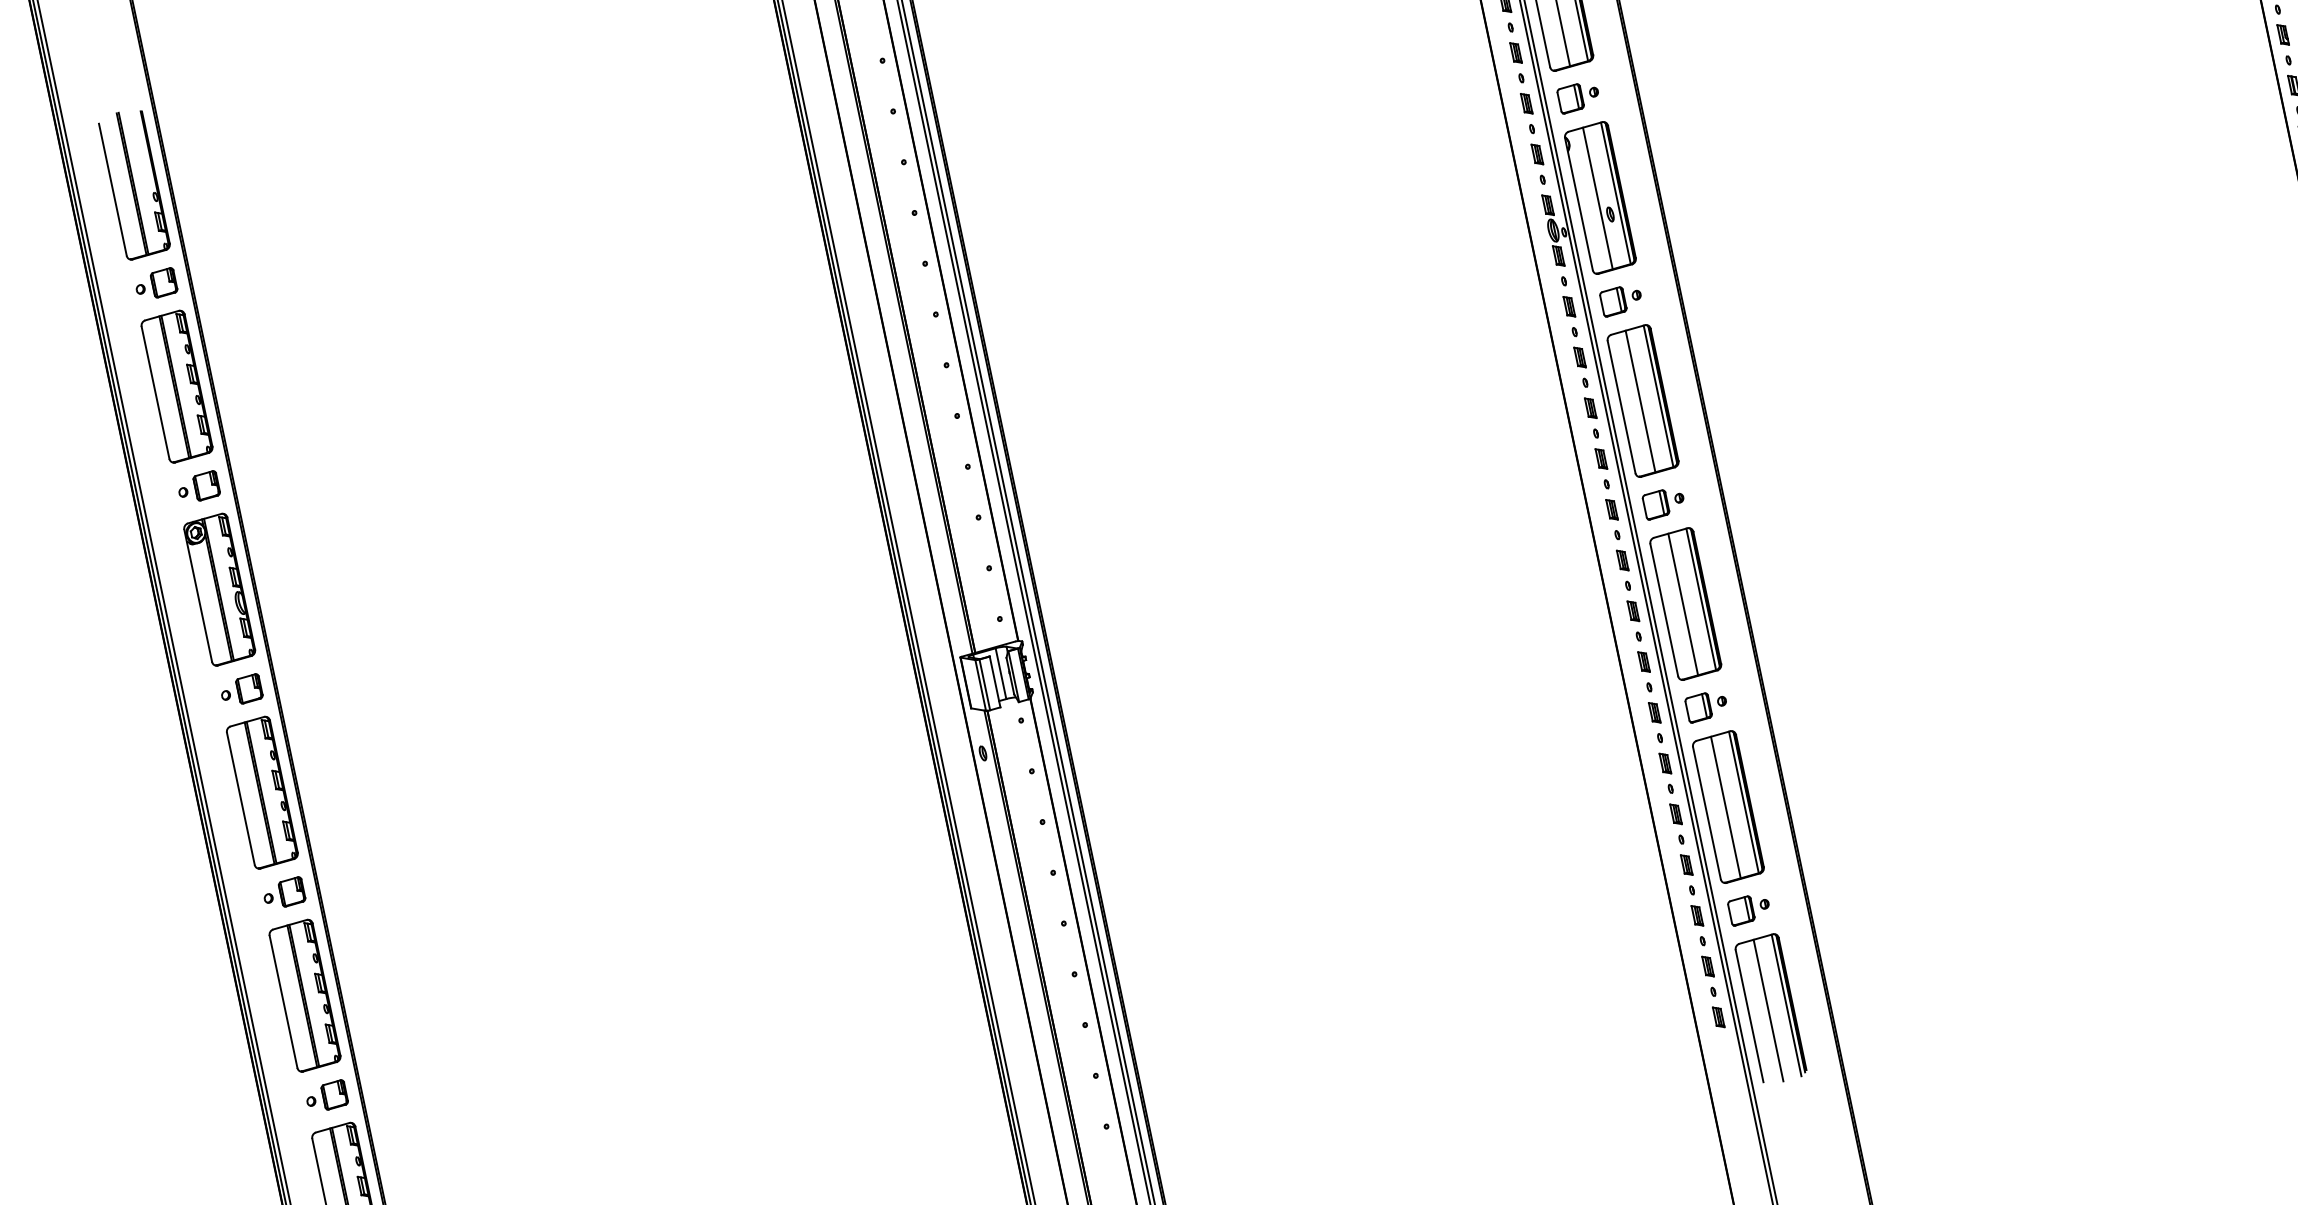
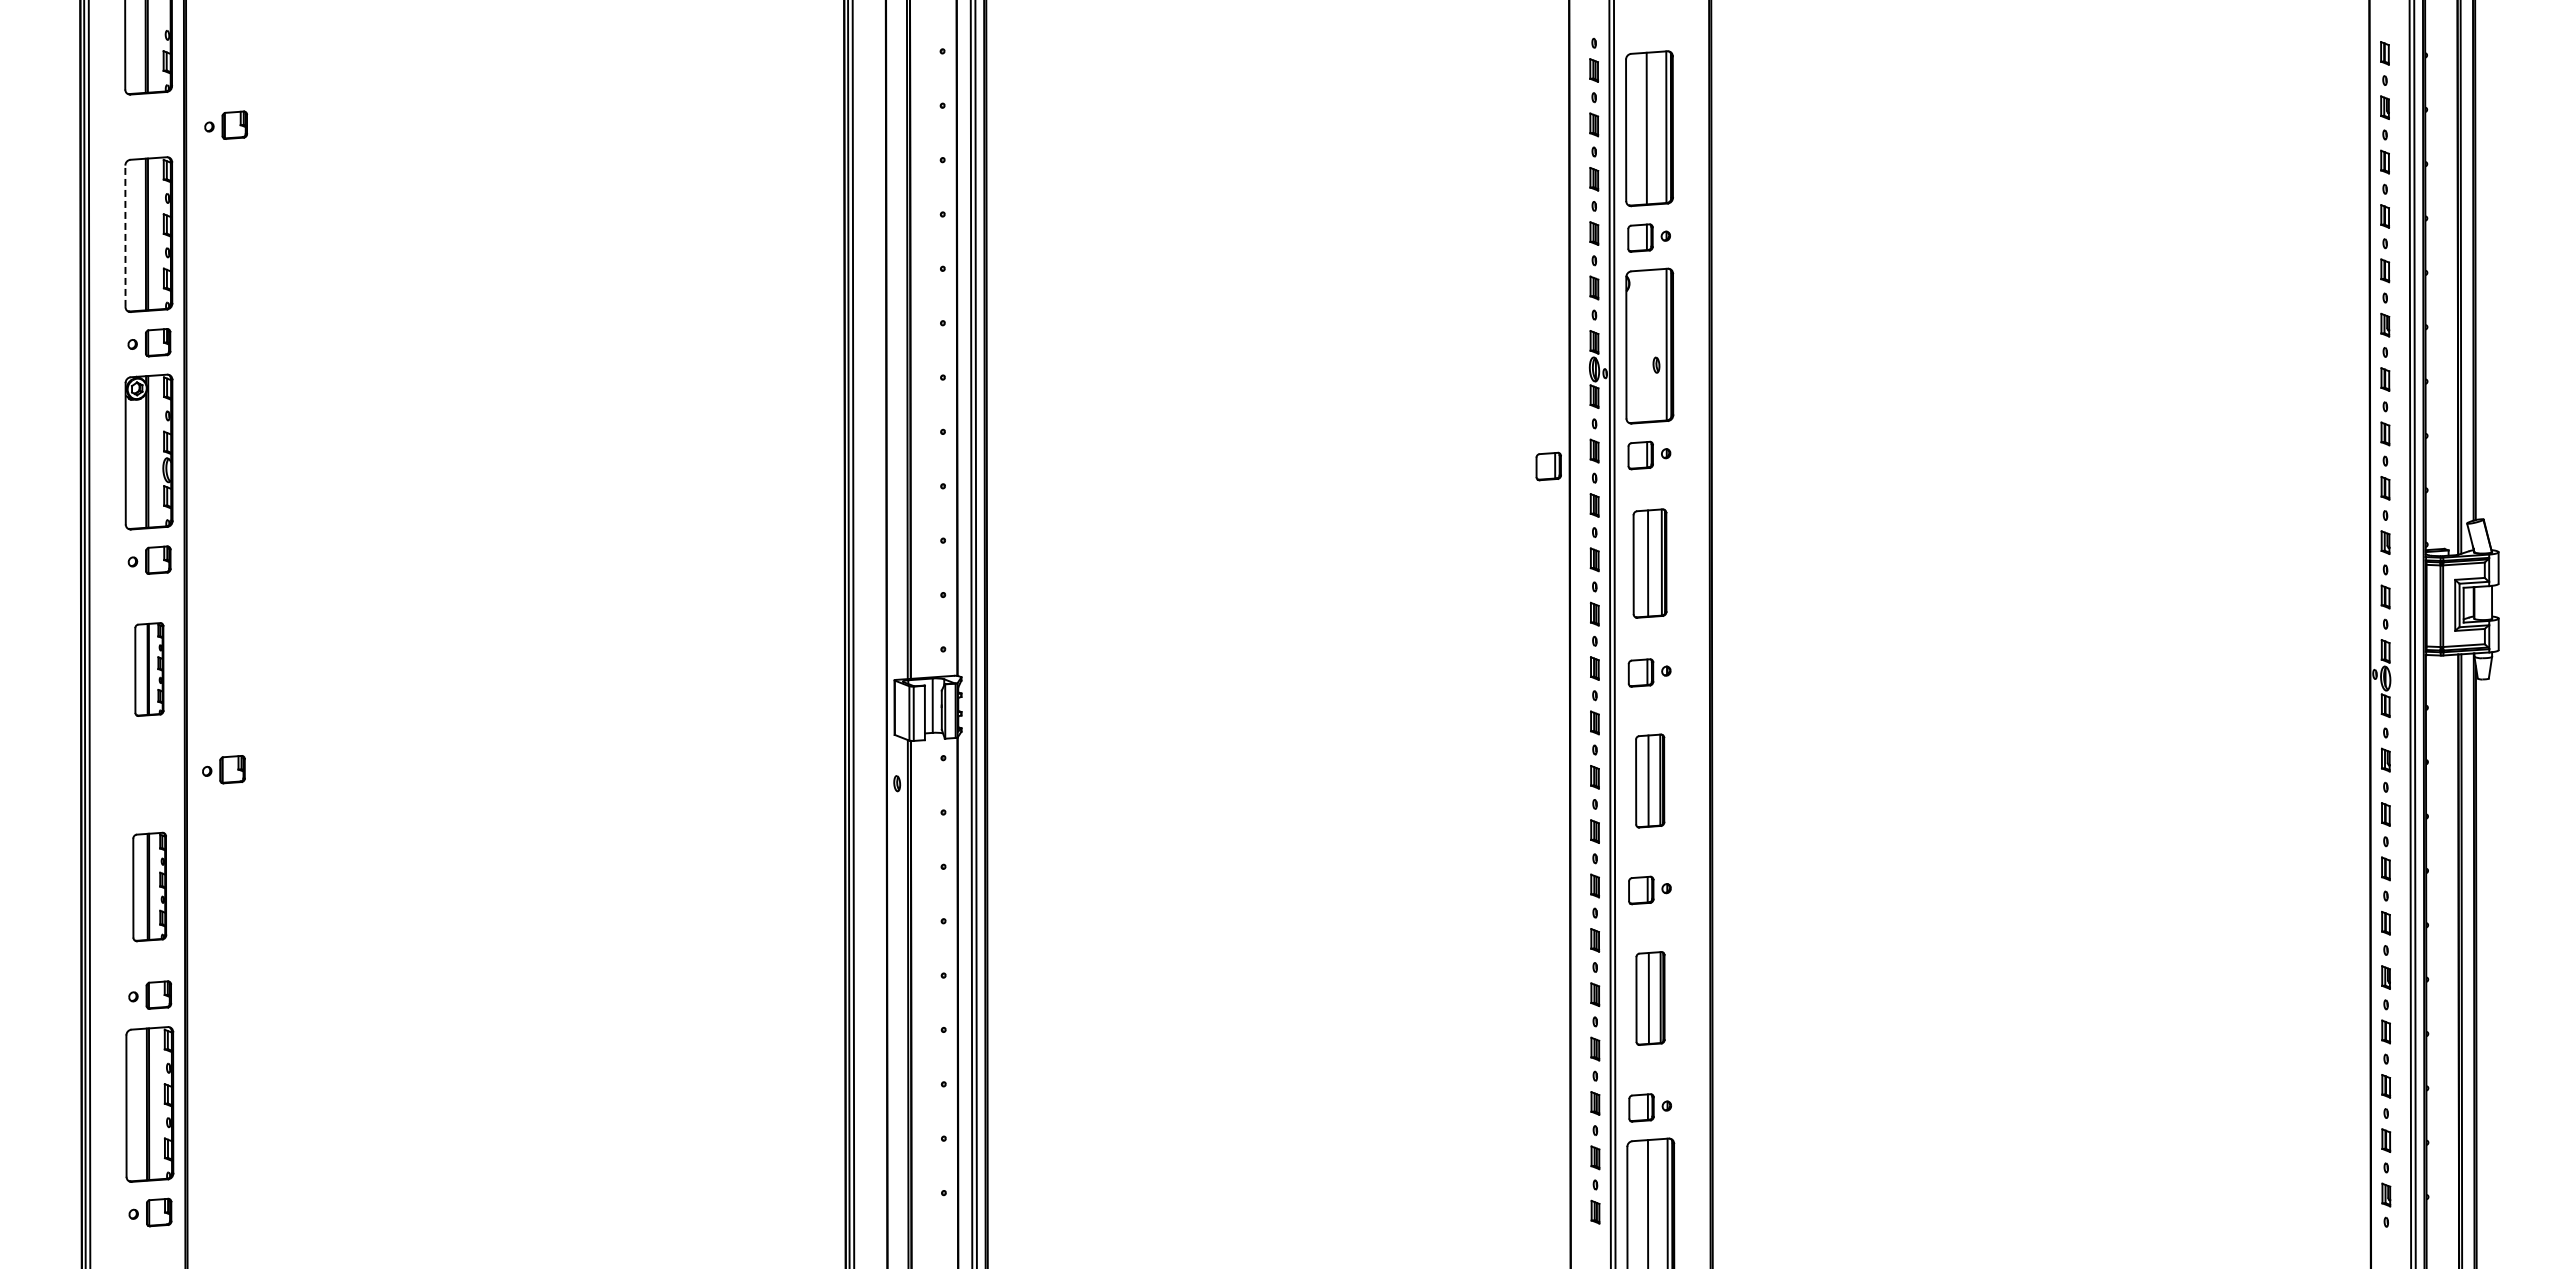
line: (1597, 198) -> (1646, 345), removed
part: (155, 283) -> (225, 124), moved
part: (1529, 330) -> (1548, 466), added
line: (155, 392) -> (125, 236), solid -> dashed
part: (1642, 401) -> (1649, 563), size x0.7
part: (1684, 603) -> (1649, 780), size x0.6
part: (262, 792) -> (149, 669), size x0.6
part: (1728, 807) -> (1650, 998), size x0.6
part: (283, 893) -> (223, 769), moved
part: (304, 995) -> (149, 886), size x0.7

